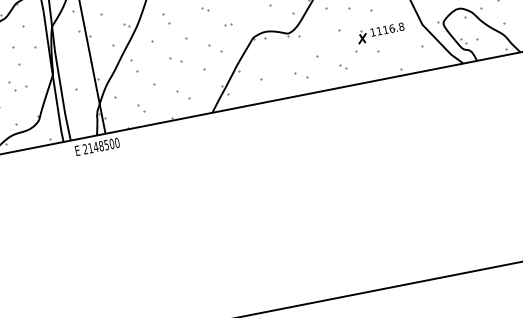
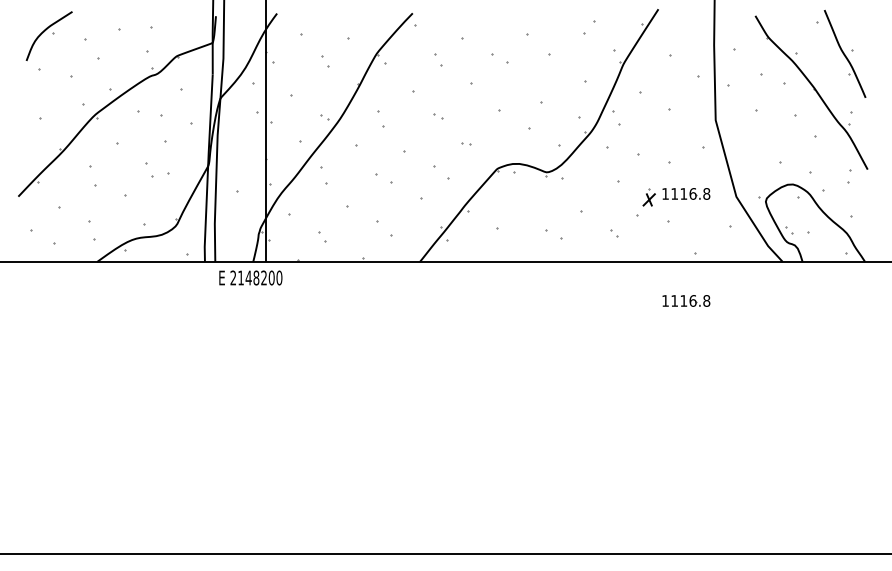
part: (402, 103) -> (686, 300), added
text: (106, 144) -> (263, 277), 2148500 -> 2148200

